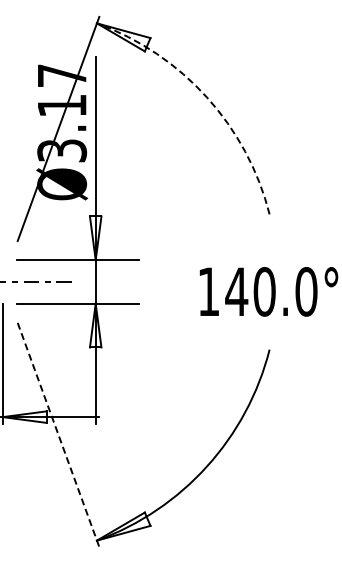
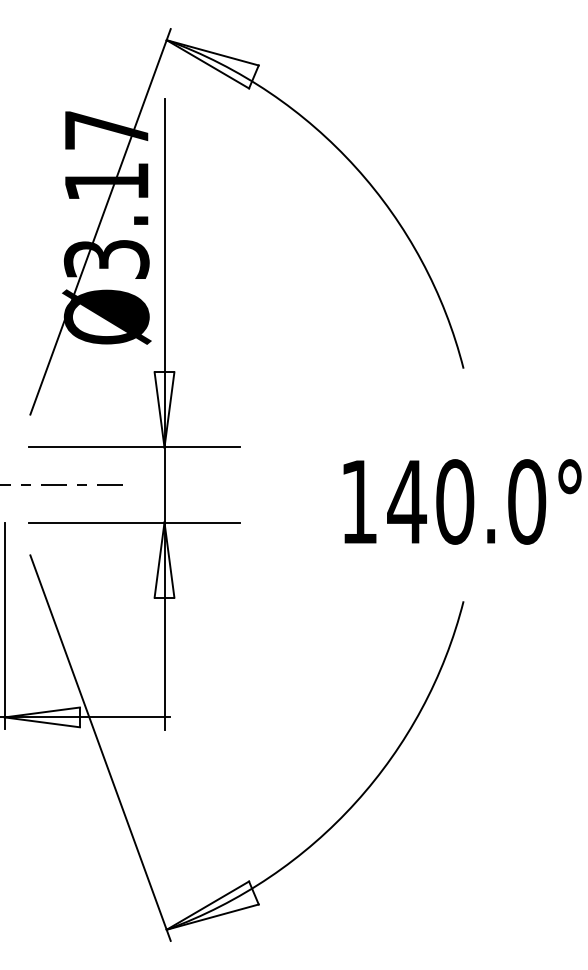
arc: (207, 97) -> (356, 167), dashed -> solid
line: (58, 435) -> (100, 749), dashed -> solid

